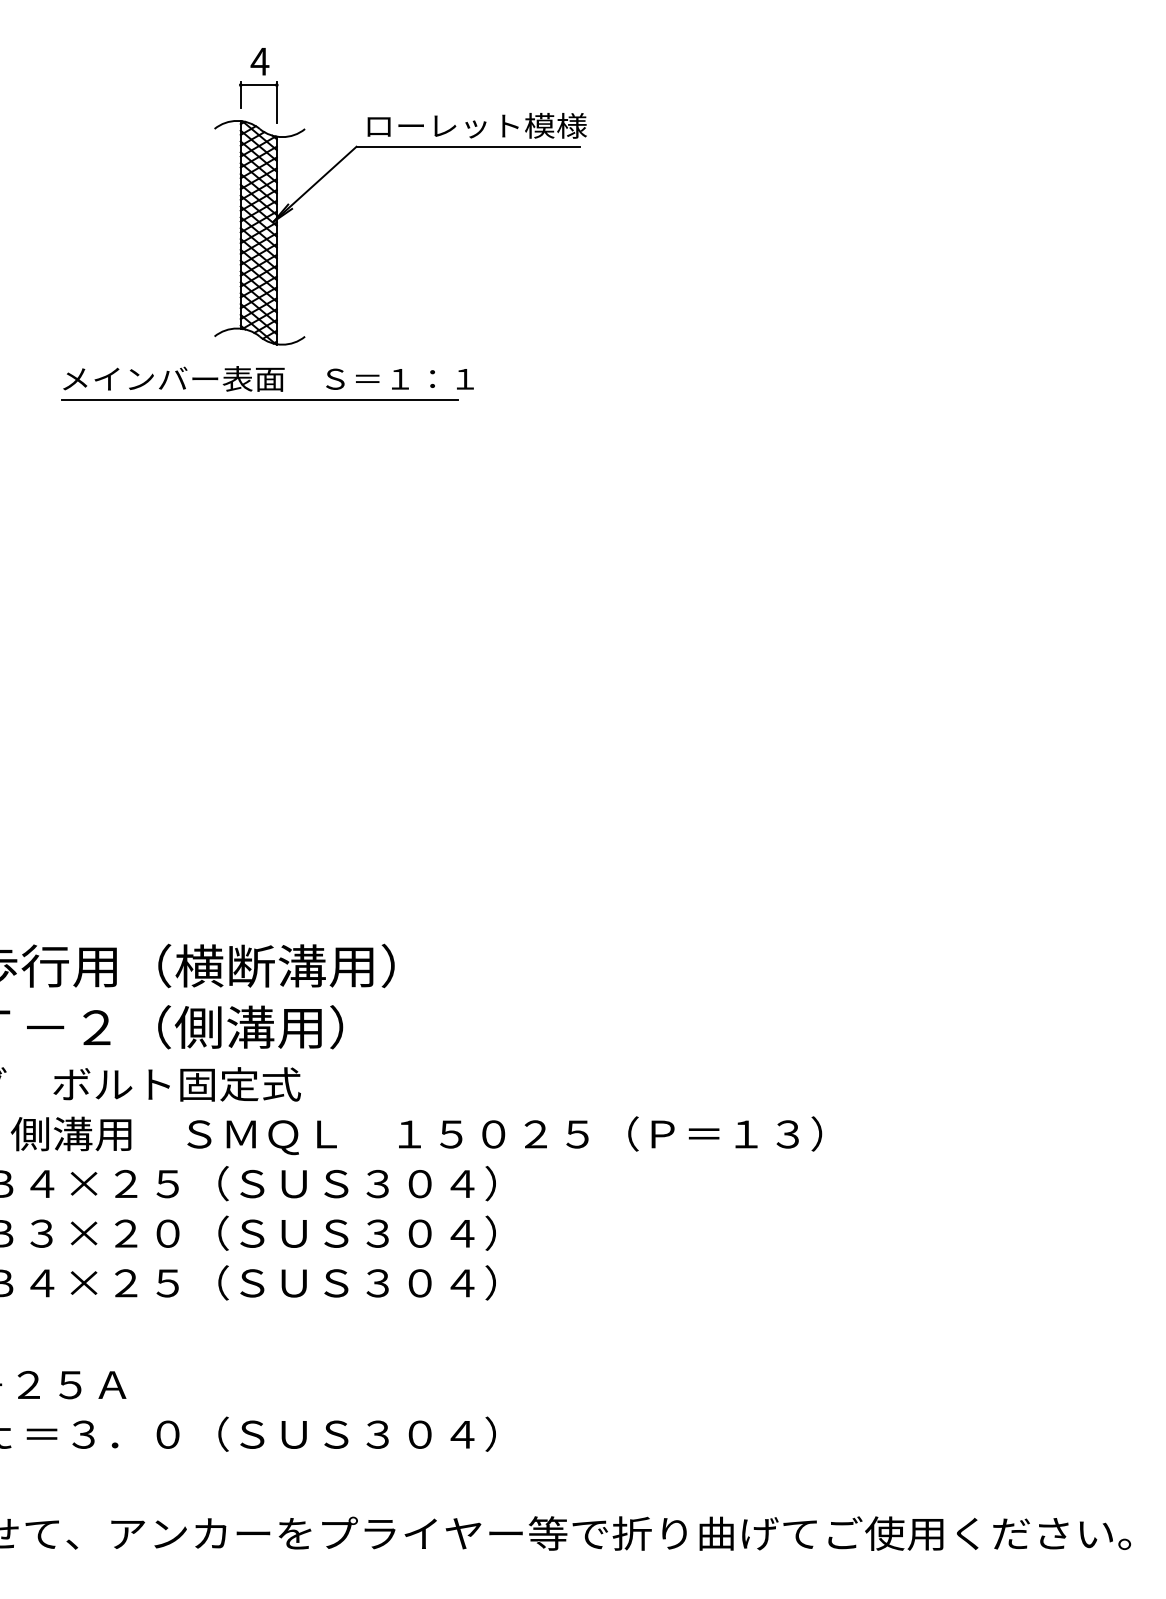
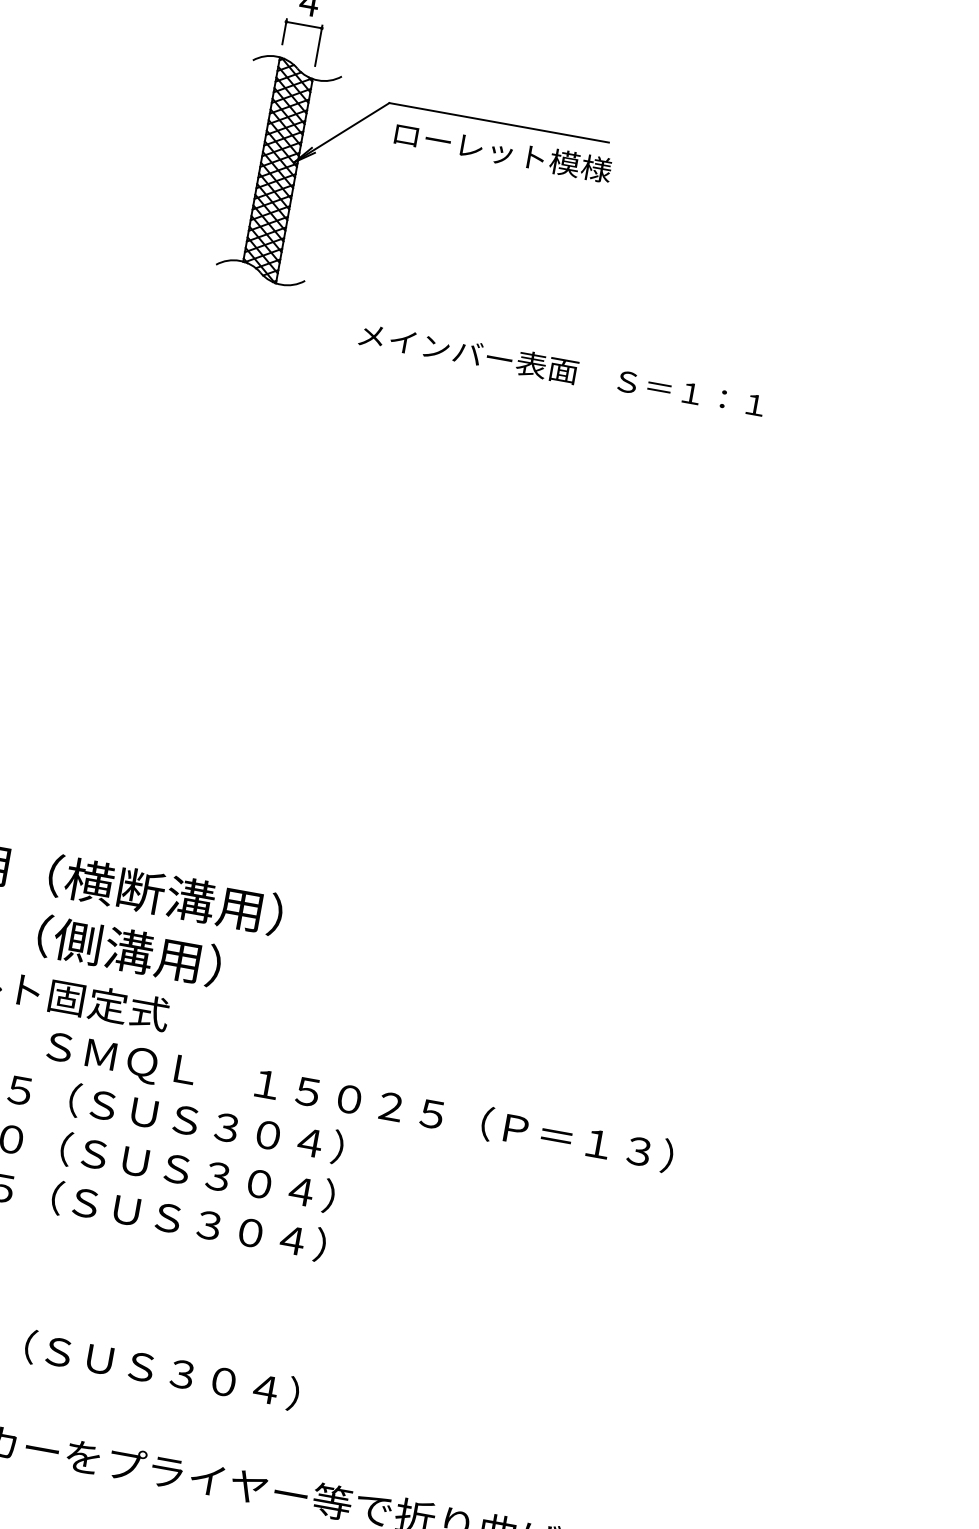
text: (476, 125) -> (502, 151), moved
text: (268, 378) -> (561, 369), moved
line: (259, 399) -> (249, 334), removed

